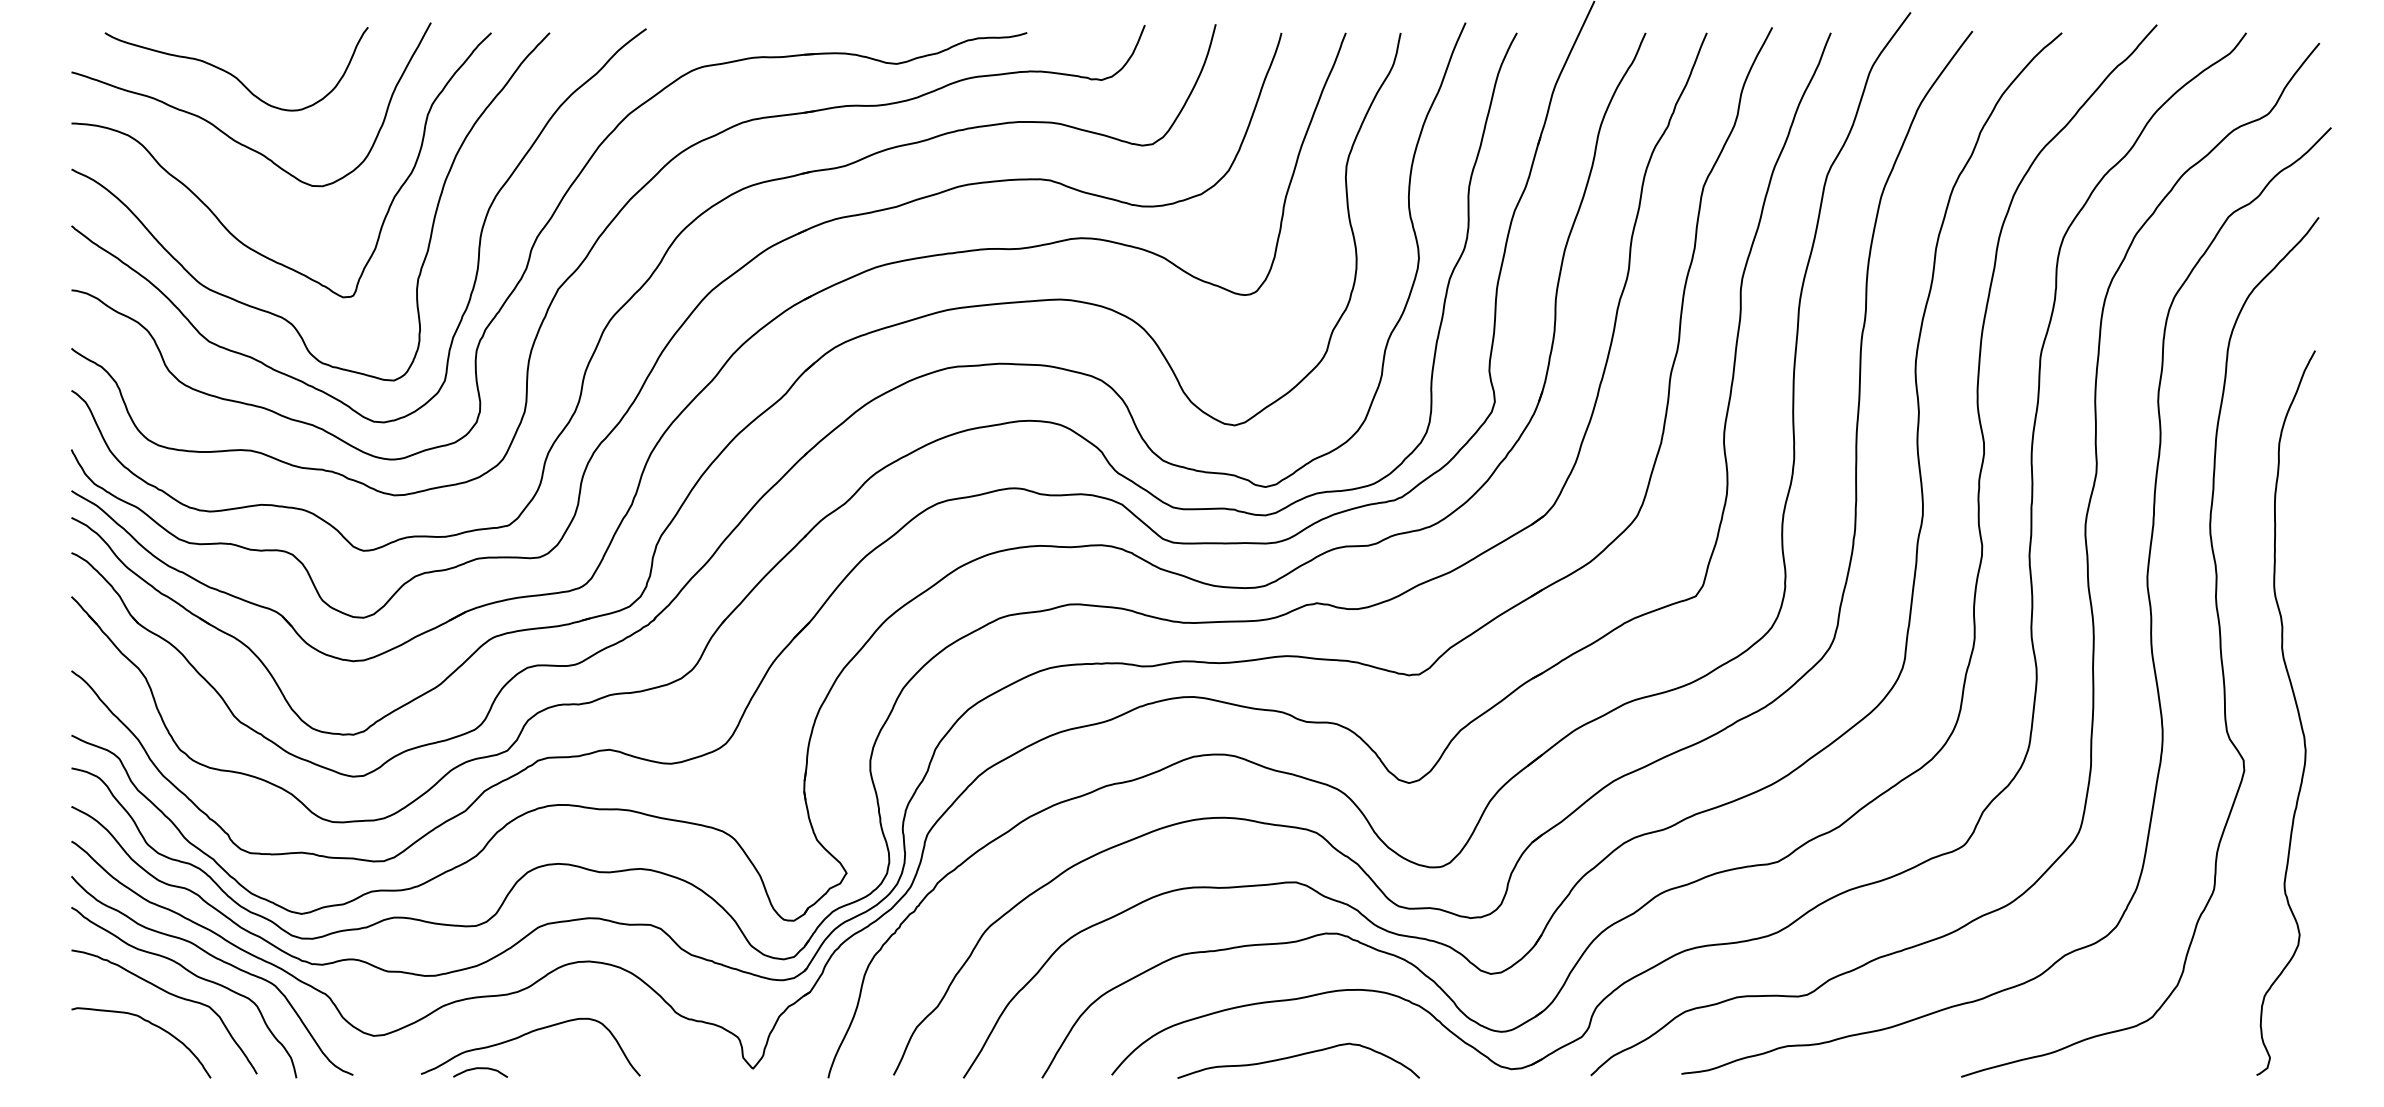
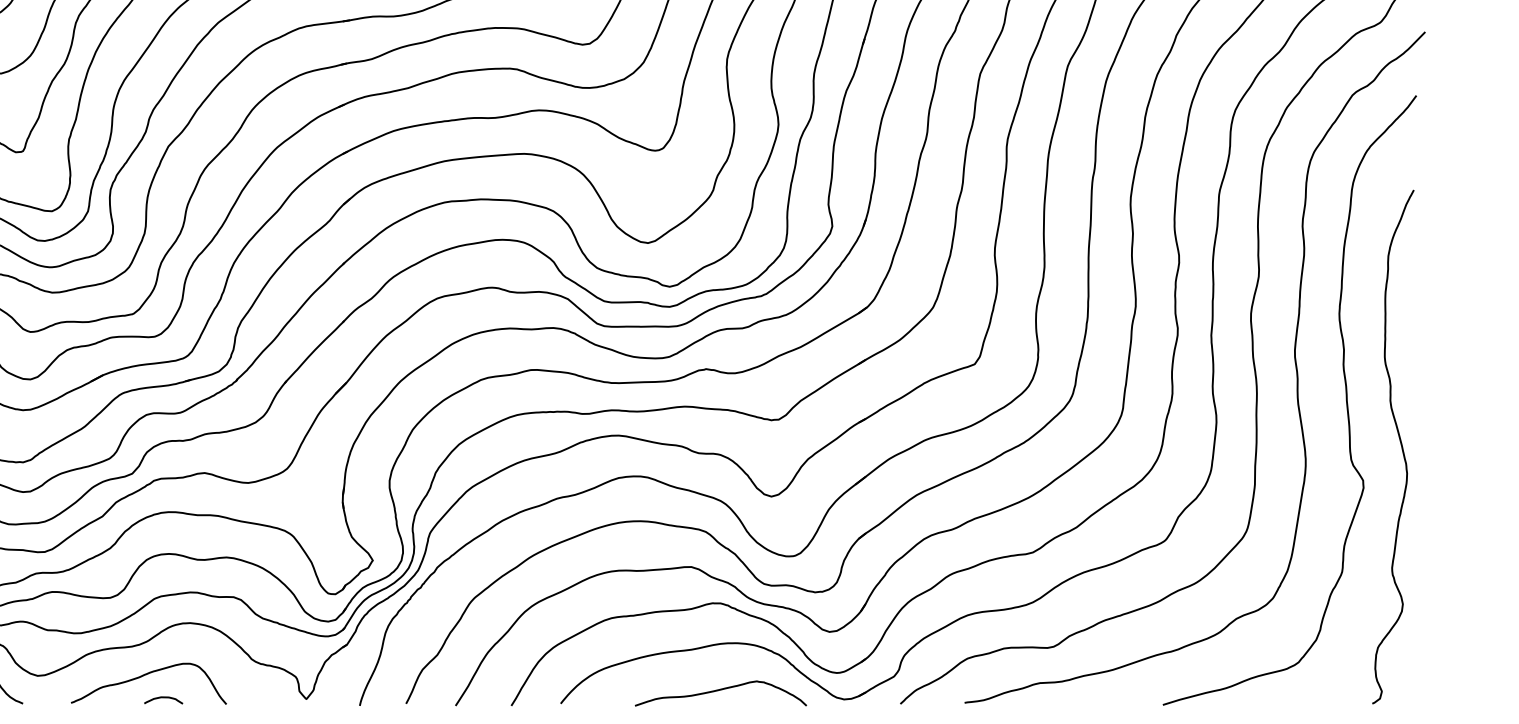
curve: (1298, 1056) -> (720, 690), moved
curve: (480, 1069) -> (163, 698), moved

